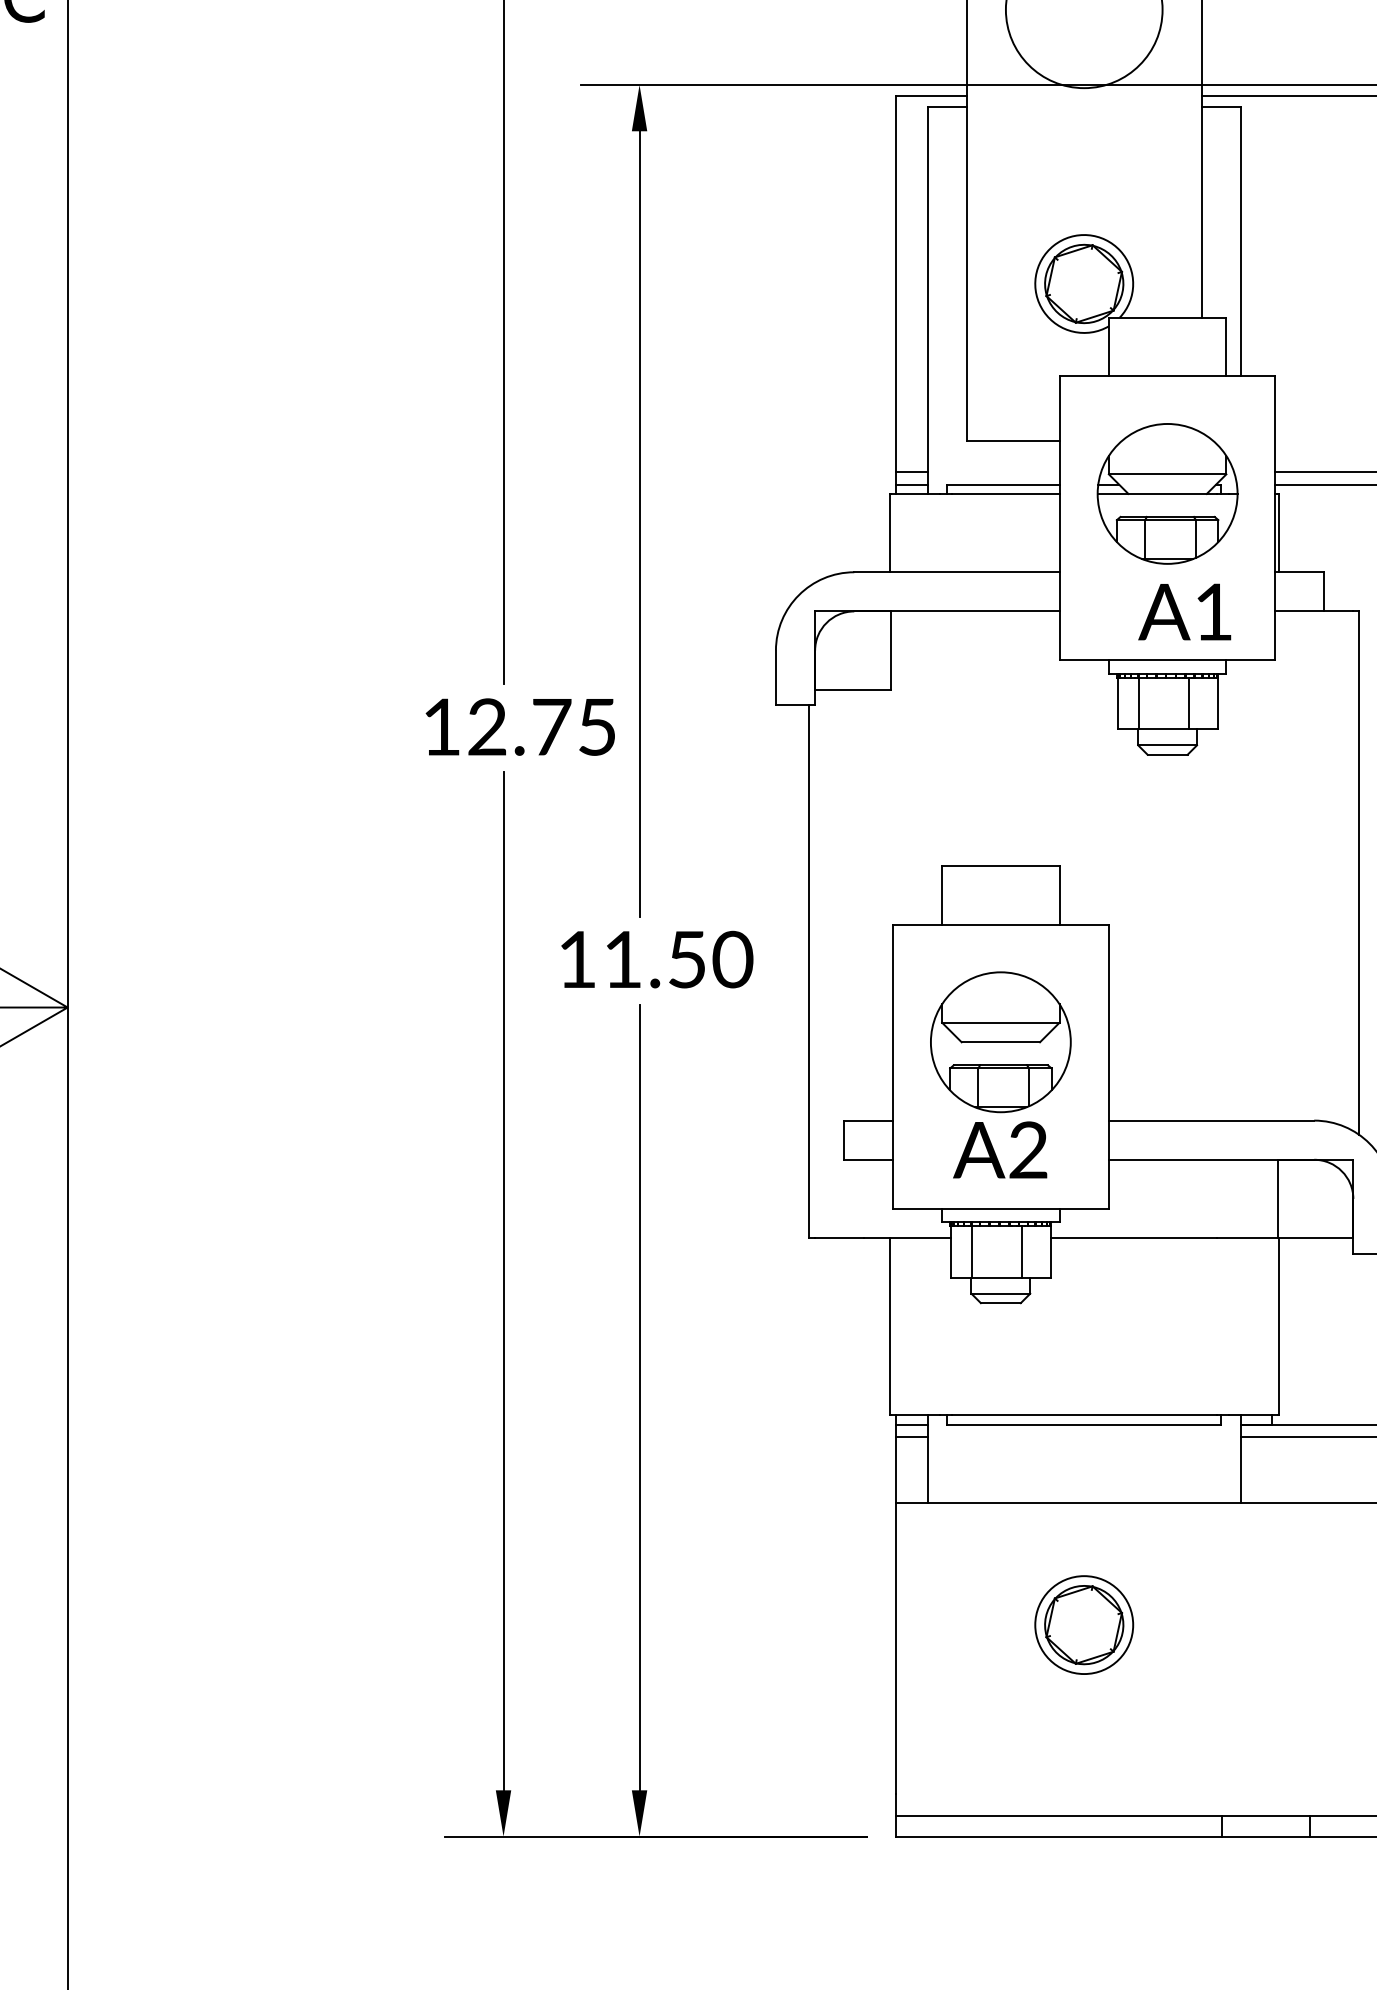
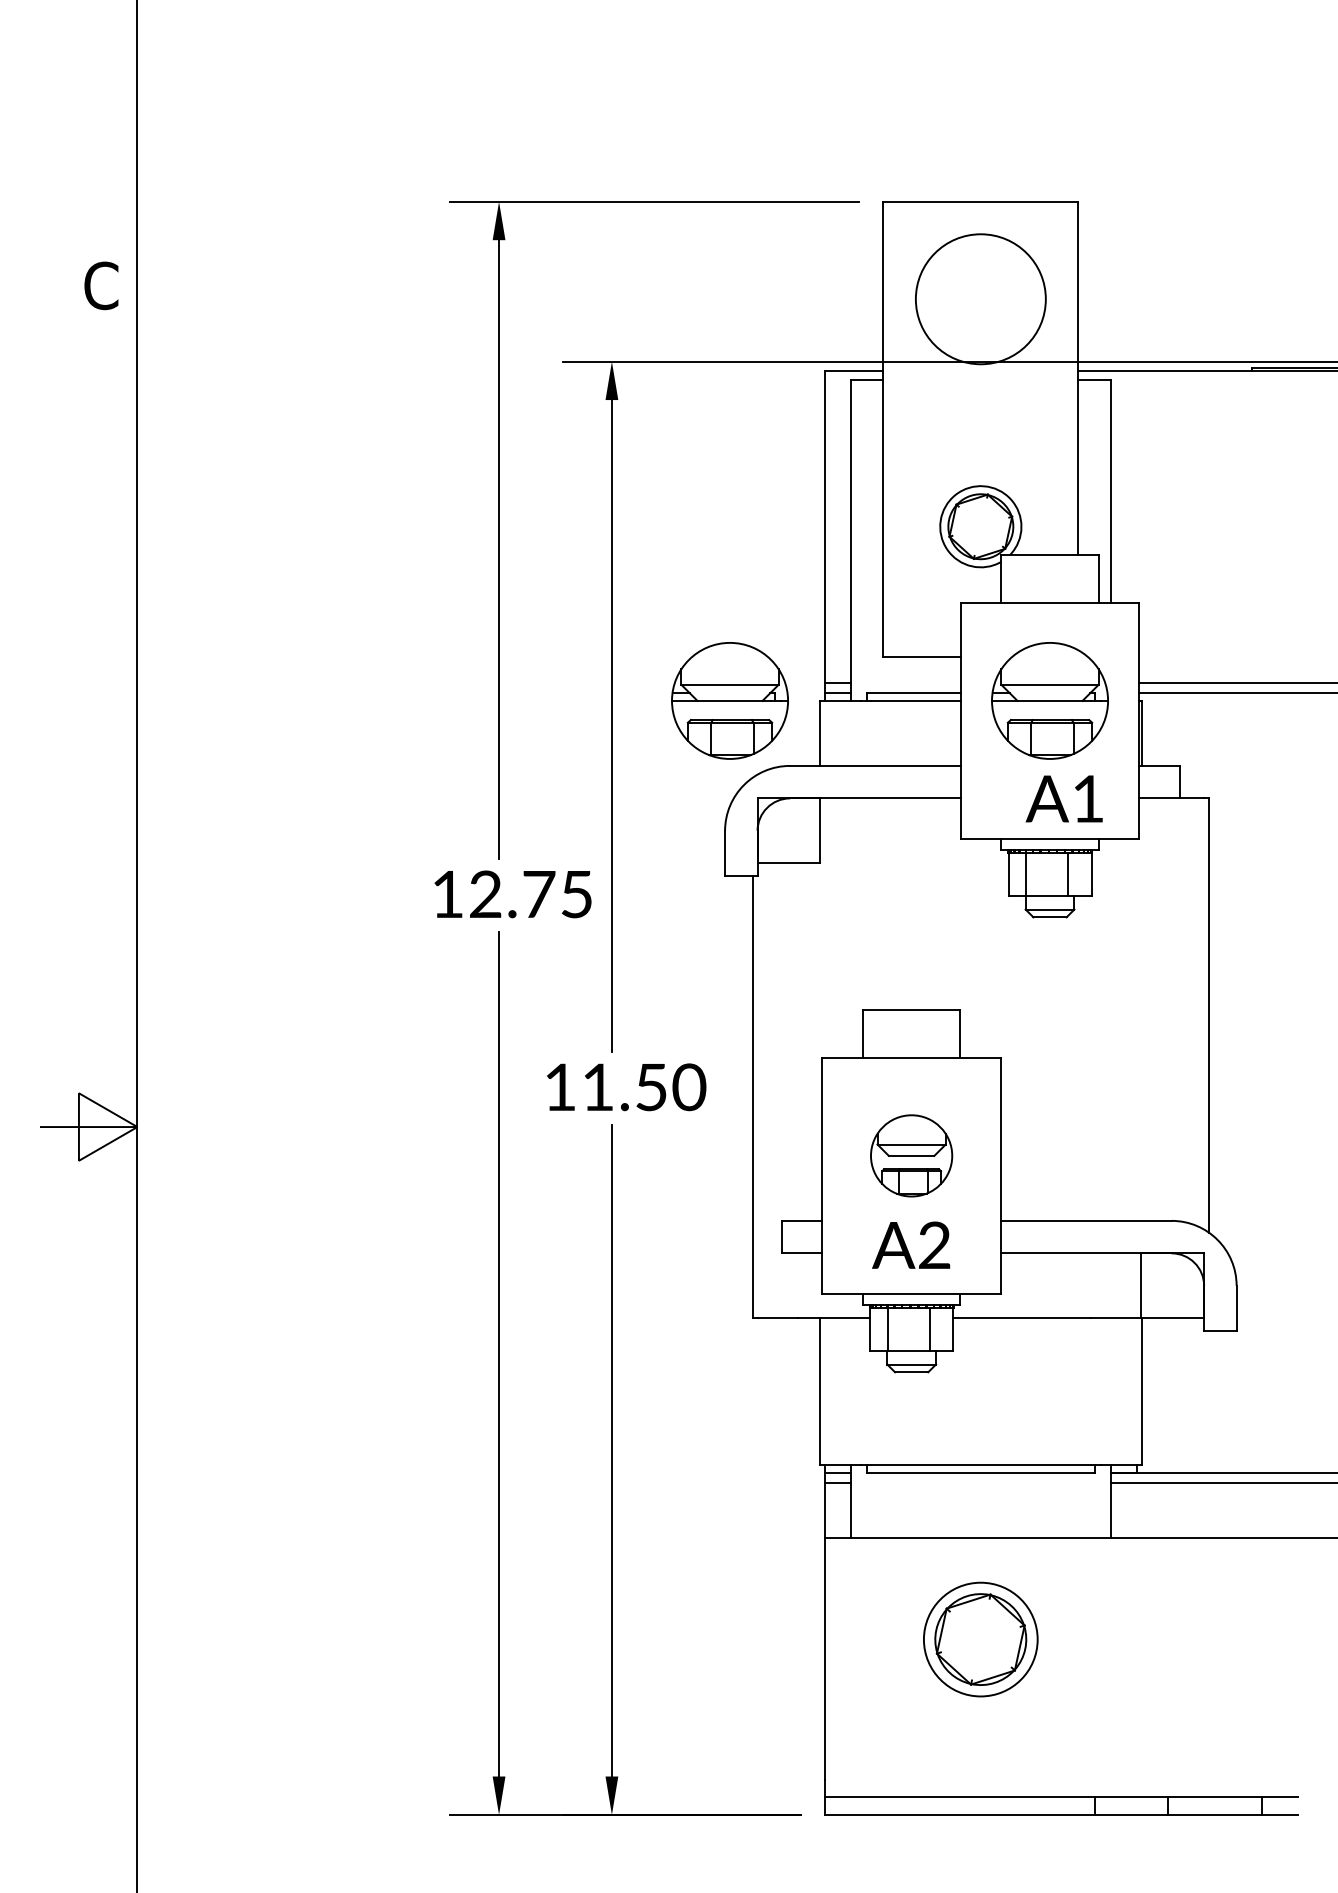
part: (781, 493) -> (729, 700), added
part: (1000, 1041) -> (911, 1155), size x0.7
part: (1083, 1623) -> (980, 1638), size x1.4

